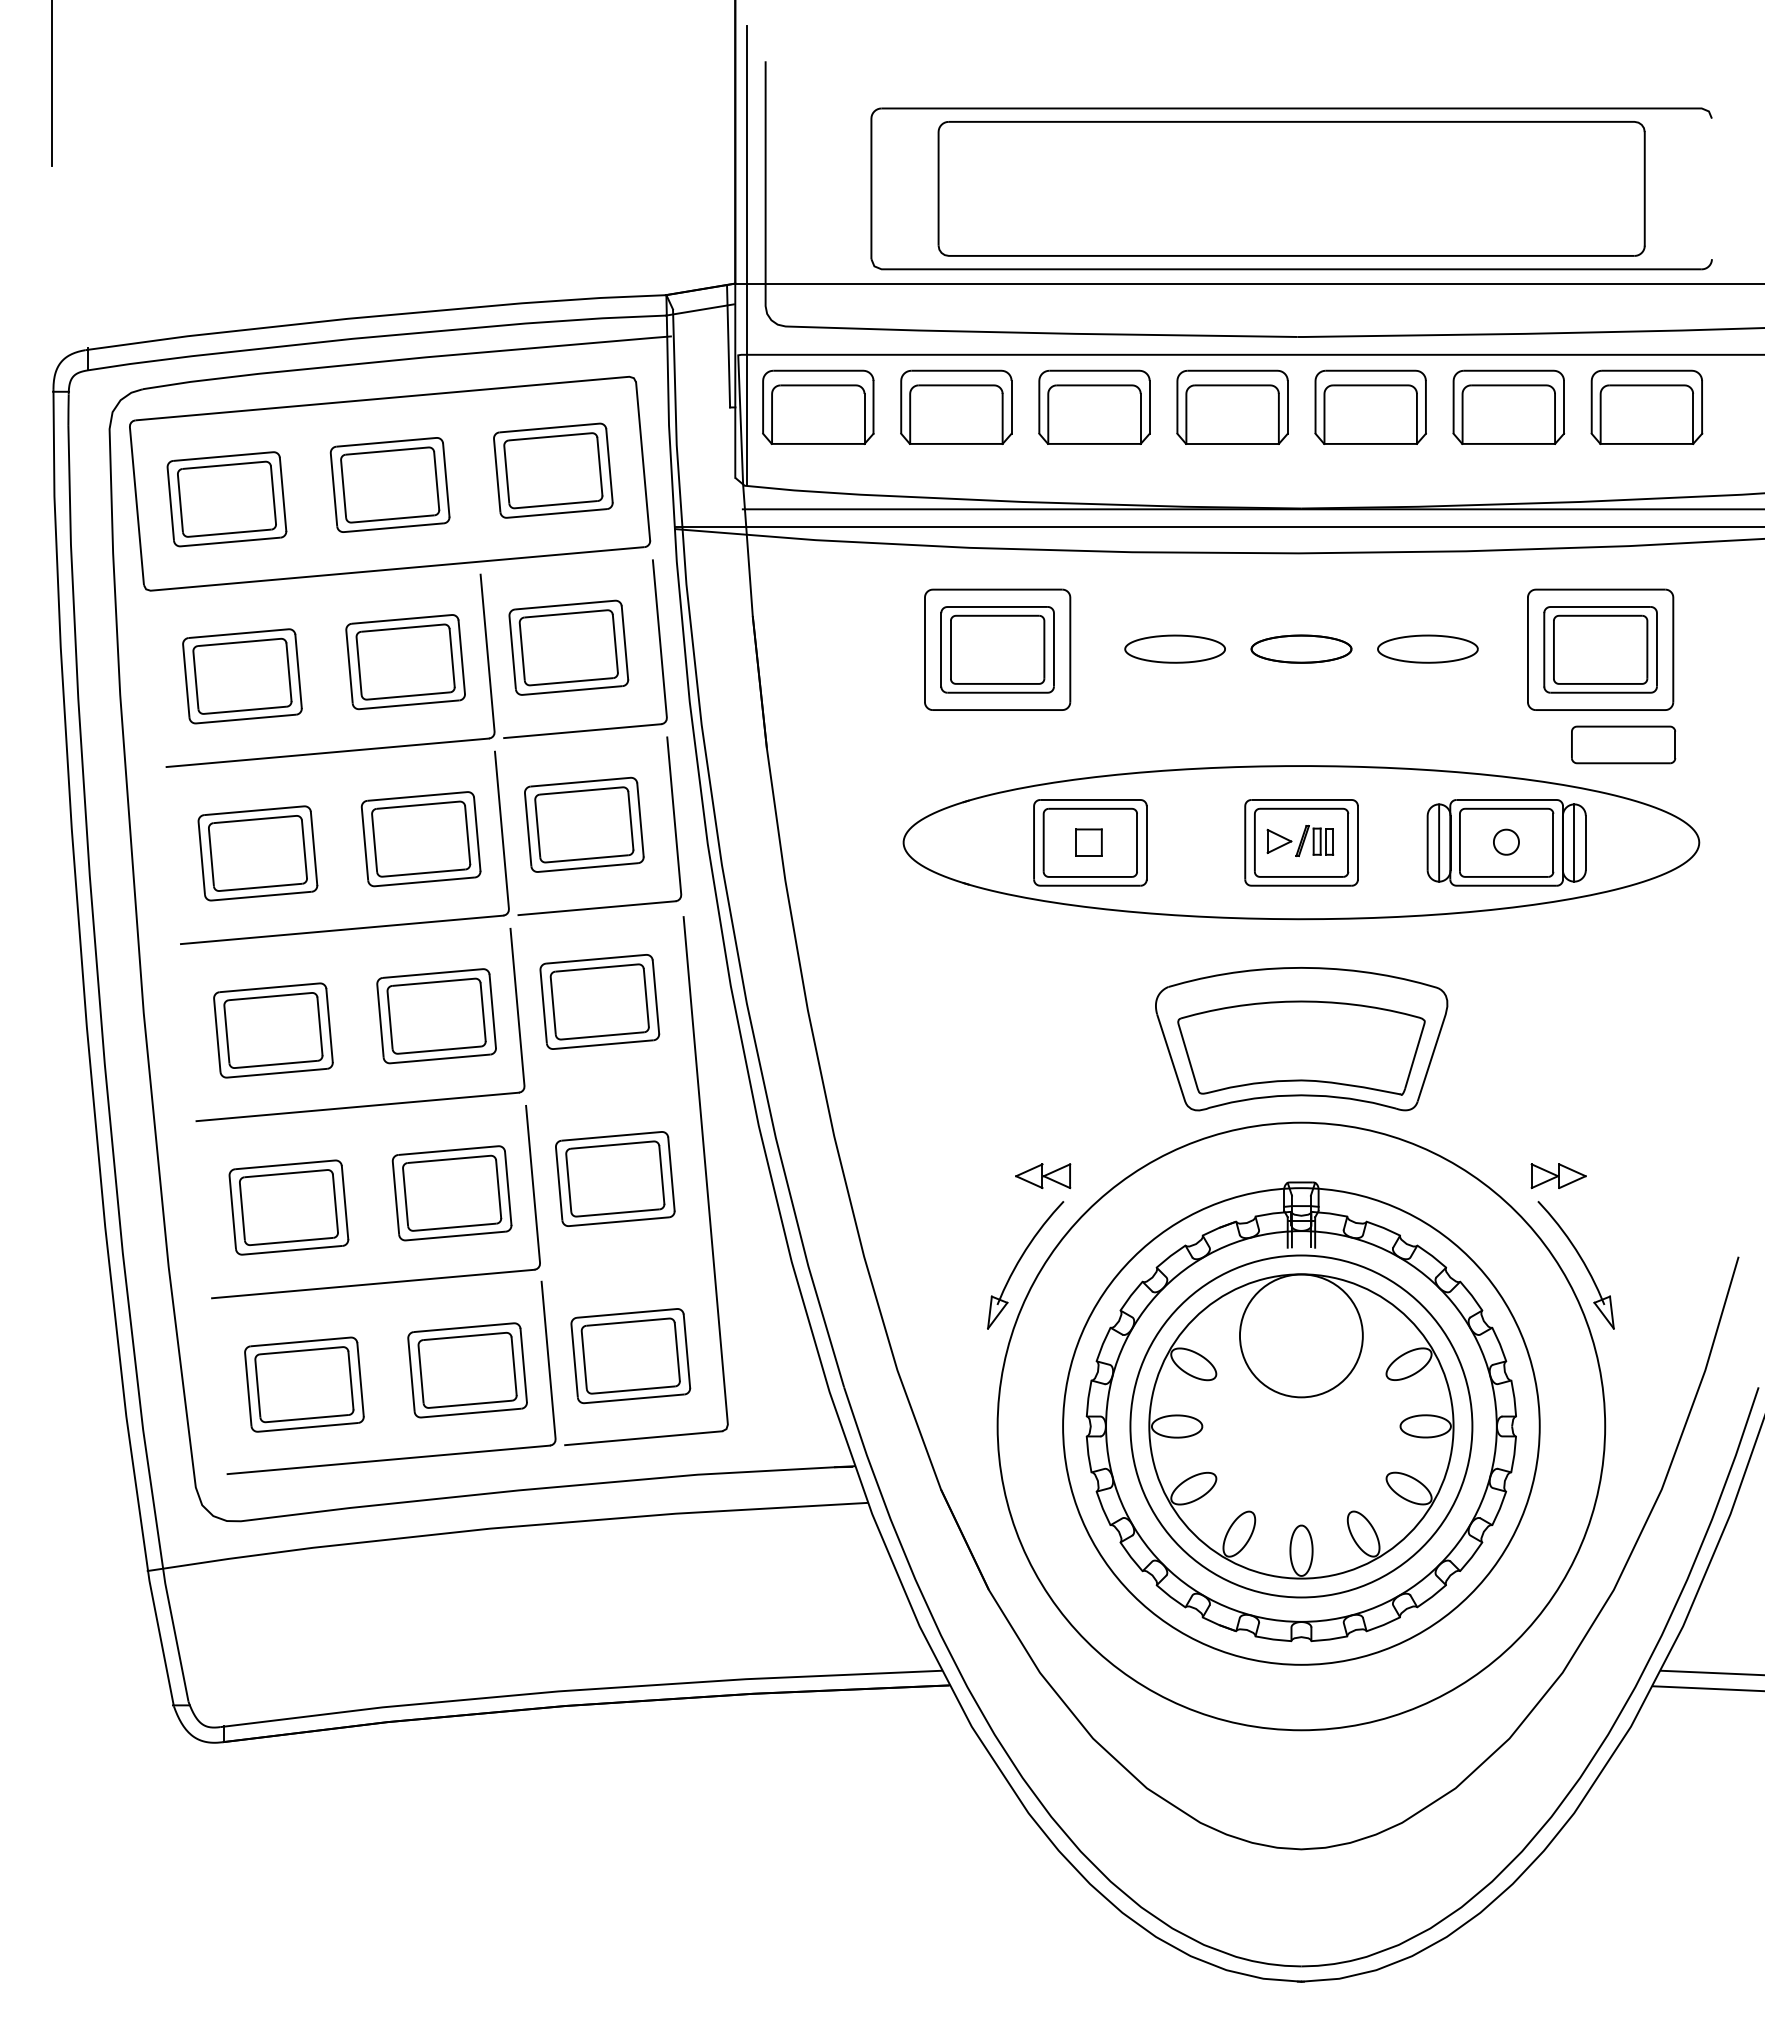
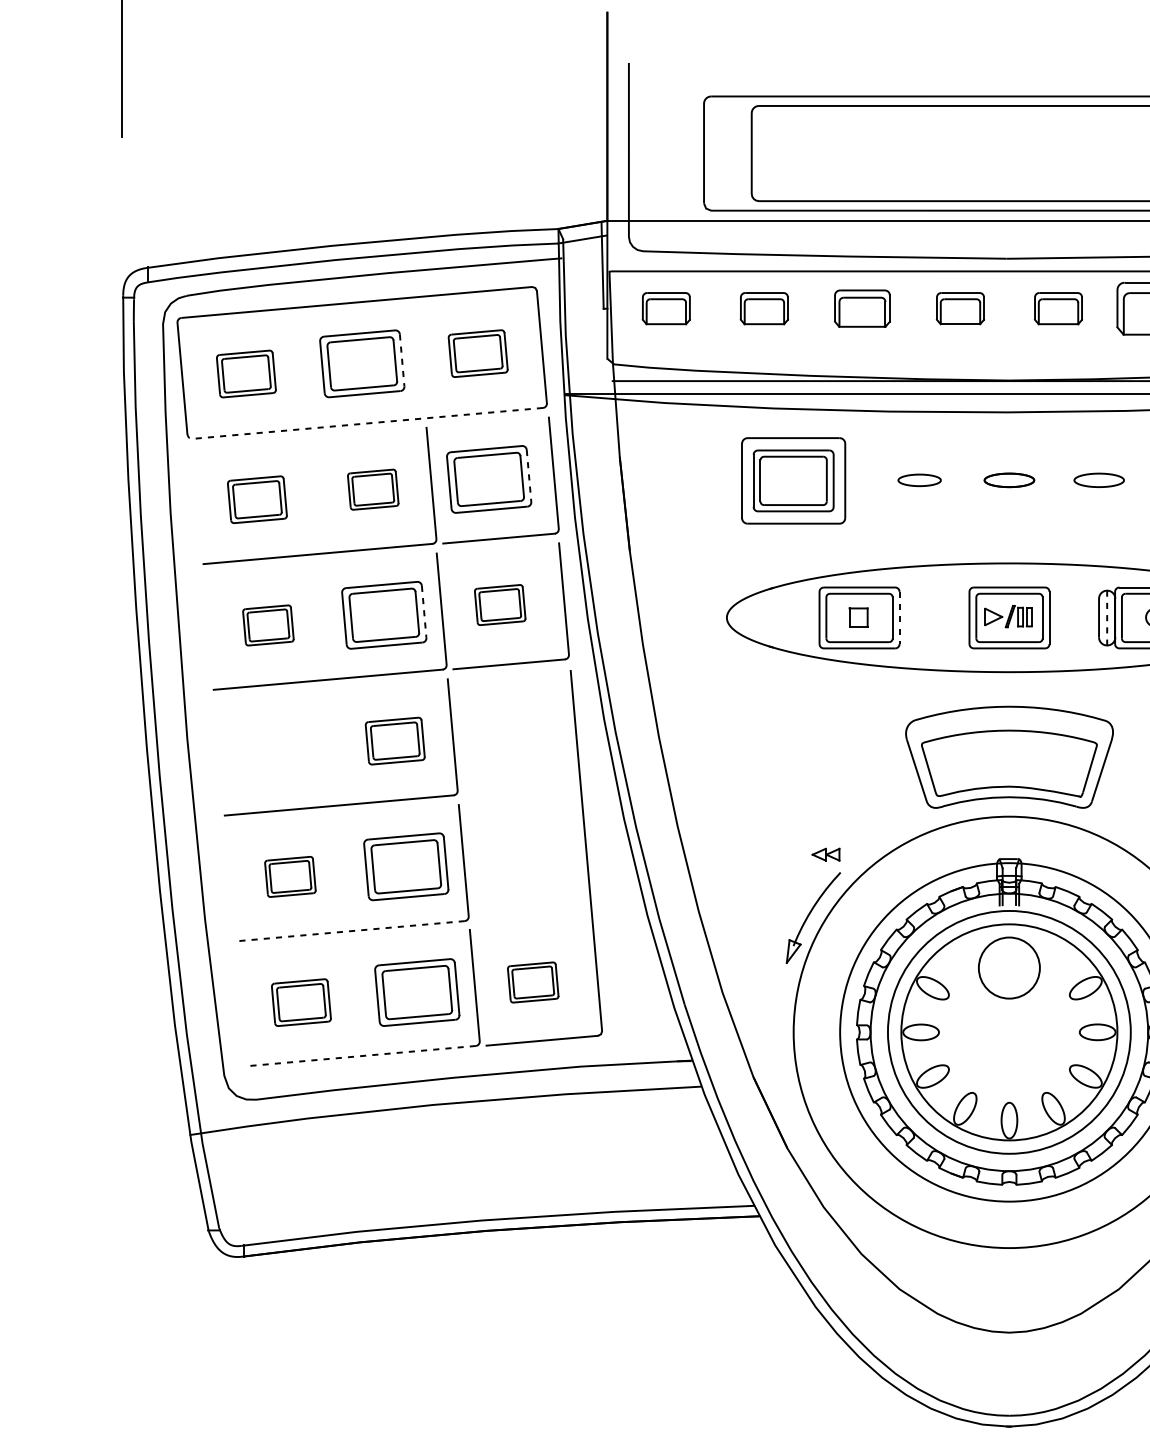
line: (747, 255) -> (616, 200), removed
part: (818, 406) -> (666, 308), size x0.6
part: (956, 406) -> (764, 308), size x0.6
part: (1094, 406) -> (862, 308), size x0.7
part: (1232, 406) -> (960, 308), size x0.6
part: (1370, 406) -> (1058, 308), size x0.6
part: (553, 470) -> (478, 353), size x0.7
line: (446, 480) -> (402, 360), solid -> dashed
part: (226, 499) -> (246, 374), size x0.7
line: (391, 569) -> (363, 423), solid -> dashed
line: (624, 642) -> (528, 475), solid -> dashed
part: (1174, 648) -> (919, 479), size x0.6
part: (1301, 648) -> (1009, 479), size x0.7
part: (1427, 648) -> (1098, 479), size x0.7
part: (405, 662) -> (373, 489), size x0.6
part: (242, 676) -> (257, 499), size x0.7
part: (584, 824) -> (500, 604), size x0.6
line: (477, 834) -> (424, 612), solid -> dashed
line: (1146, 842) -> (899, 617), solid -> dashed
line: (1439, 843) -> (1107, 618), solid -> dashed
part: (257, 853) -> (268, 625), size x0.6
part: (599, 1001) -> (510, 730), removed
part: (436, 1016) -> (395, 741), size x0.7
part: (273, 1030) -> (279, 751), removed
part: (1043, 1176) -> (826, 854), size x0.7
part: (615, 1178) -> (522, 856), removed
part: (288, 1207) -> (290, 876), size x0.6
line: (373, 1284) -> (350, 931), solid -> dashed
circle: (1300, 1335) -> (1008, 967), size x0.7
part: (630, 1356) -> (532, 982), size x0.6
part: (304, 1384) -> (301, 1002), size x0.7
line: (388, 1459) -> (361, 1055), solid -> dashed

